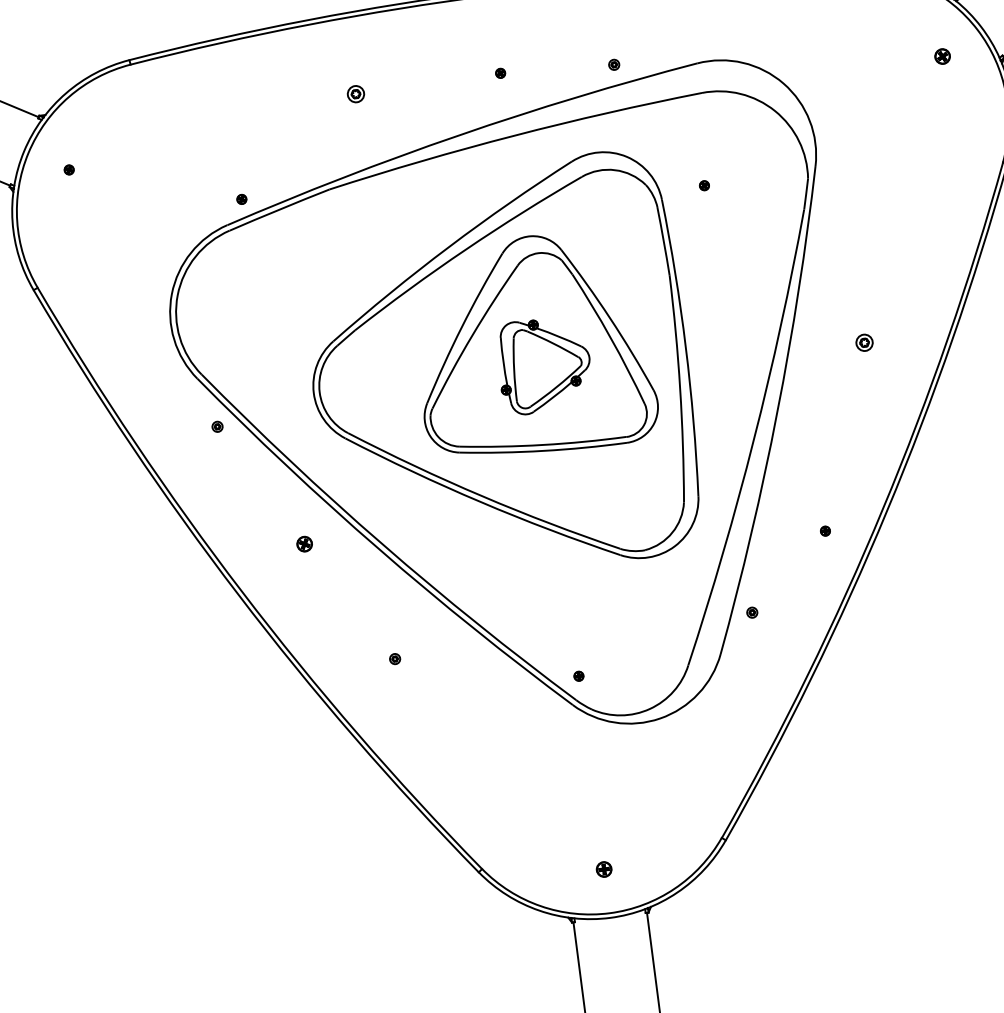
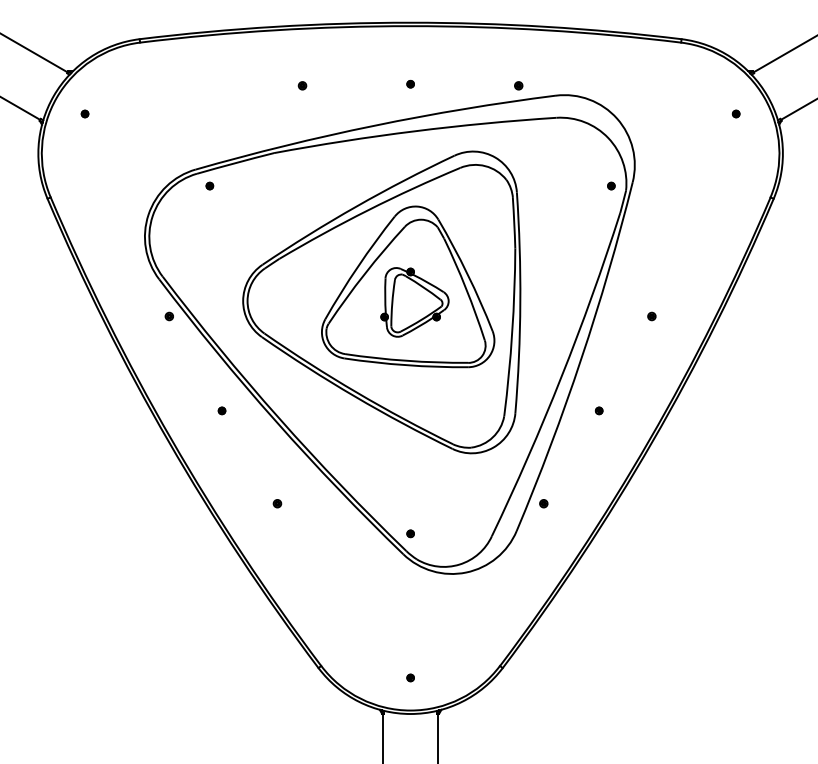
part: (941, 56) -> (735, 113), size x0.62
part: (613, 64) -> (518, 85), moved
part: (355, 93) -> (302, 85), size x0.62
part: (704, 184) -> (611, 185), moved
part: (241, 198) -> (209, 185), moved
part: (864, 342) -> (651, 316), size x0.62
part: (824, 530) -> (598, 410), moved
part: (303, 543) -> (221, 410), size x0.62
part: (603, 868) -> (410, 677), size x0.62

